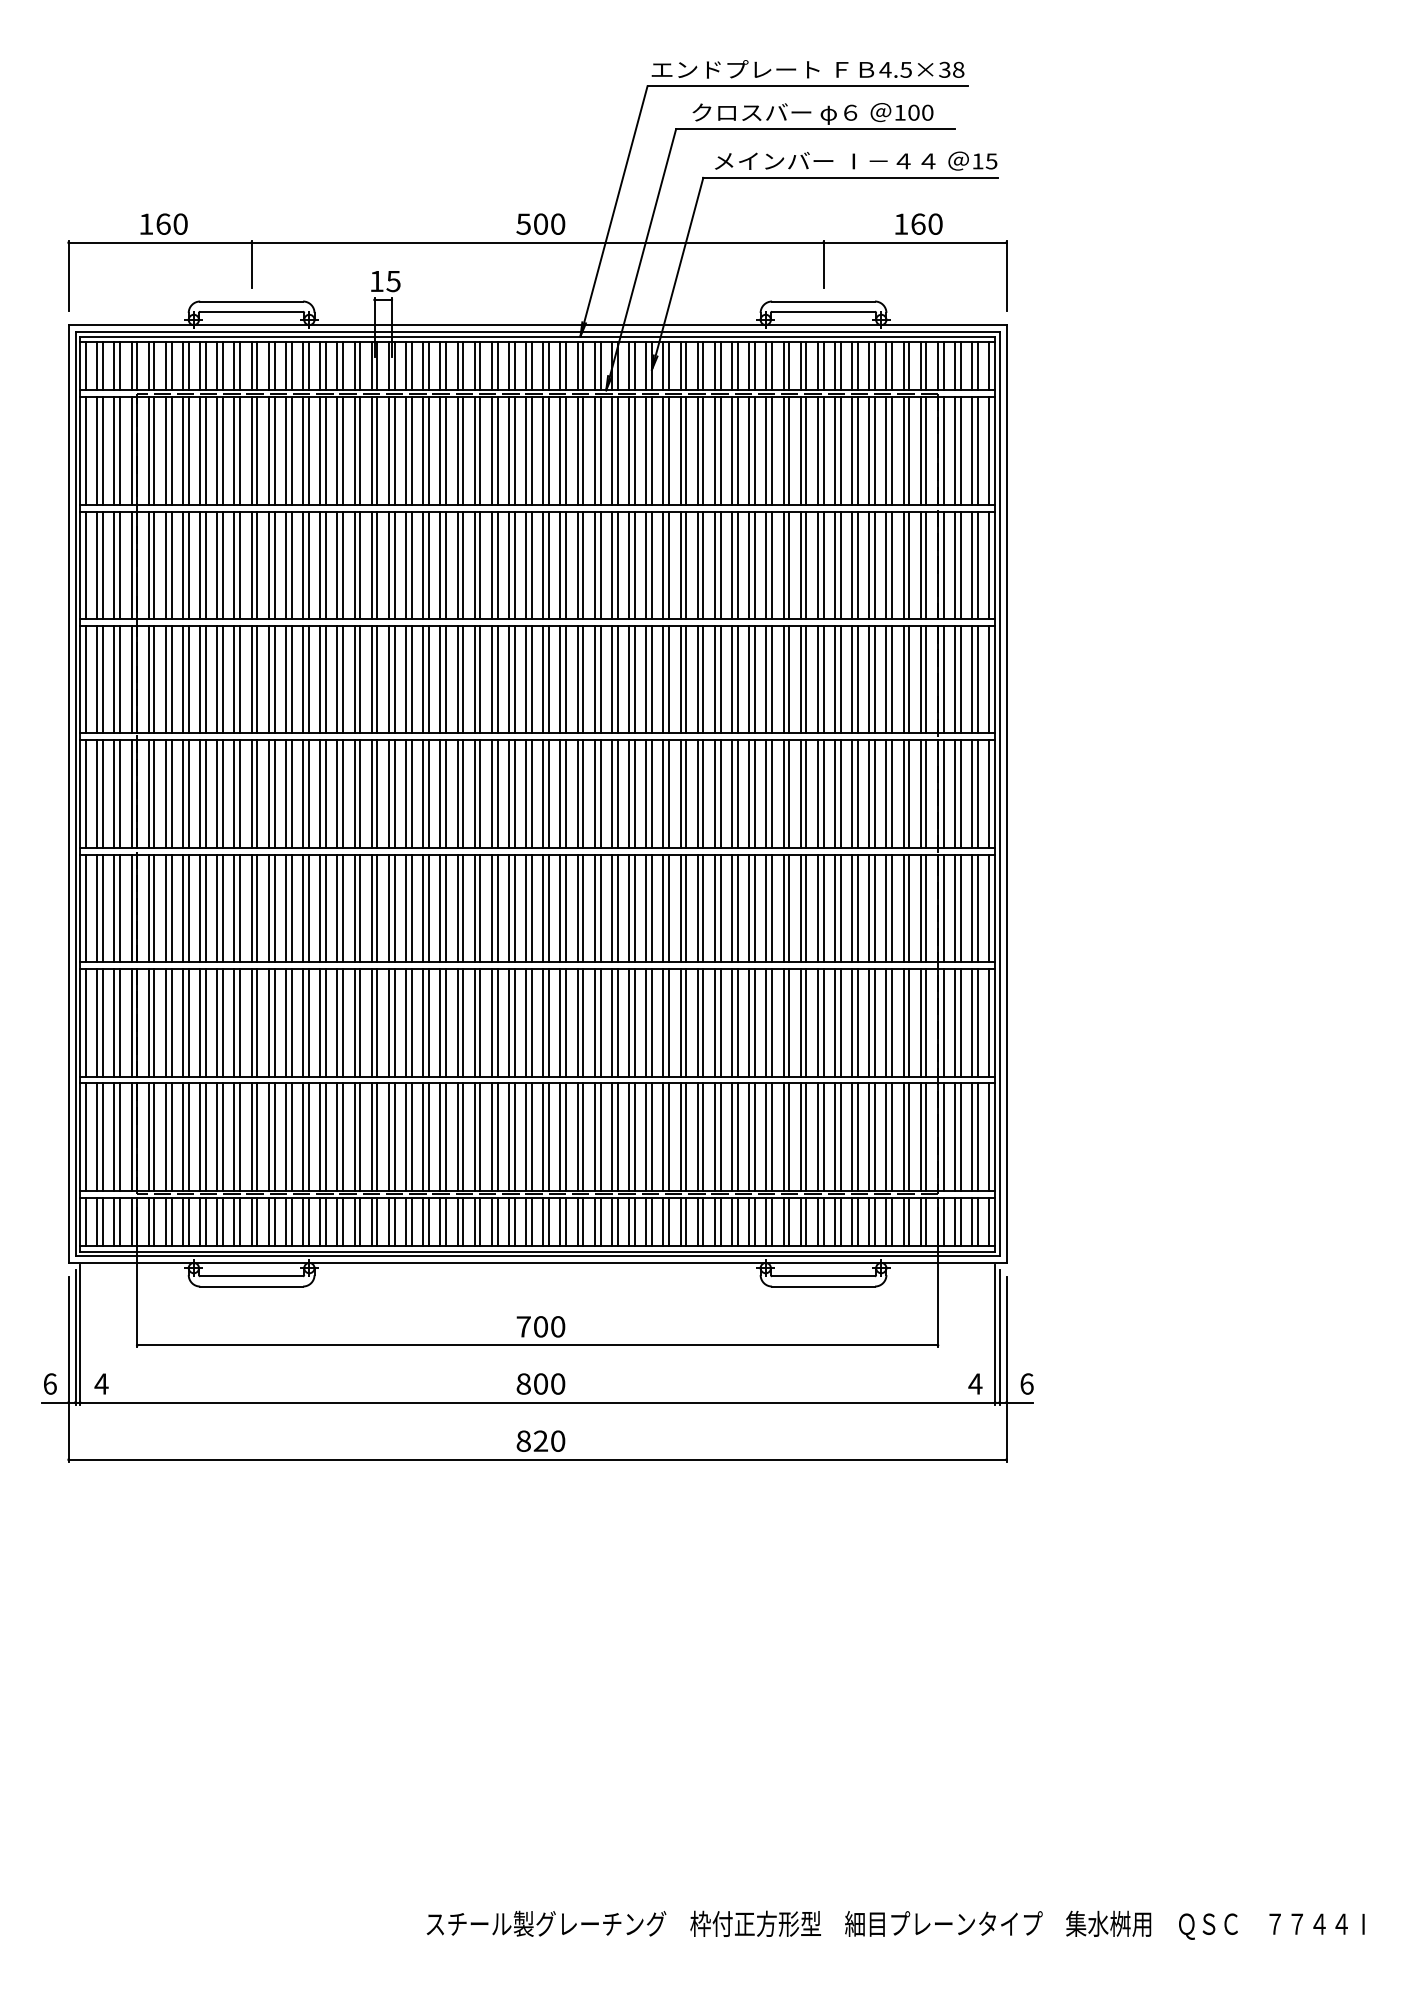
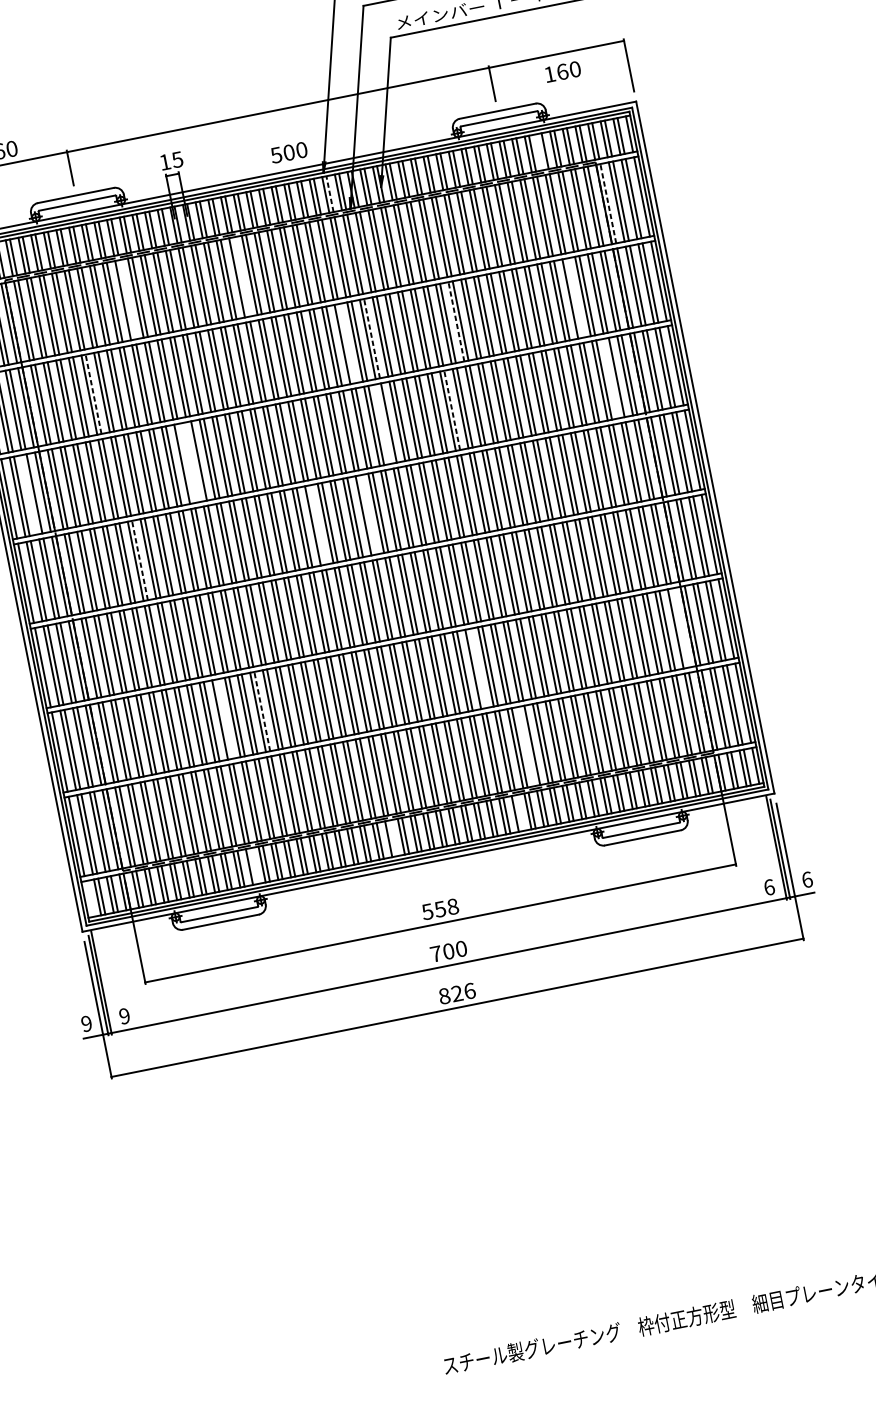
text: (540, 223) -> (288, 152), moved
text: (918, 223) -> (562, 71), moved
line: (583, 365) -> (330, 193), solid -> dashed
line: (869, 365) -> (541, 151), removed
line: (291, 450) -> (127, 299), removed
line: (446, 450) -> (241, 276), removed
line: (943, 450) -> (608, 203), solid -> dashed
line: (223, 565) -> (93, 394), solid -> dashed
line: (566, 565) -> (346, 343), removed
line: (600, 565) -> (372, 338), solid -> dashed
line: (714, 565) -> (456, 322), solid -> dashed
line: (875, 565) -> (574, 298), removed
line: (114, 679) -> (30, 494), removed
line: (325, 679) -> (186, 463), removed
line: (337, 679) -> (194, 461), removed
line: (594, 679) -> (384, 423), removed
line: (686, 679) -> (452, 410), solid -> dashed
line: (903, 679) -> (612, 378), removed
line: (480, 793) -> (317, 524), removed
line: (549, 793) -> (368, 514), removed
line: (240, 794) -> (140, 560), solid -> dashed
line: (308, 1022) -> (224, 719), removed
line: (360, 1022) -> (262, 711), solid -> dashed
line: (651, 1022) -> (477, 668), removed
line: (926, 1022) -> (679, 627), removed
line: (697, 1136) -> (527, 745), removed
line: (85, 1221) -> (88, 898), removed
line: (308, 1221) -> (253, 865), removed
line: (497, 1221) -> (392, 837), removed
line: (669, 1221) -> (519, 812), removed
text: (540, 1326) -> (439, 909), 700 -> 558
text: (49, 1383) -> (86, 1023), 6 -> 9
text: (101, 1383) -> (124, 1015), 4 -> 9
text: (523, 1383) -> (435, 953), 800 -> 700
text: (975, 1383) -> (769, 887), 4 -> 6
text: (558, 1440) -> (470, 990), 820 -> 826

